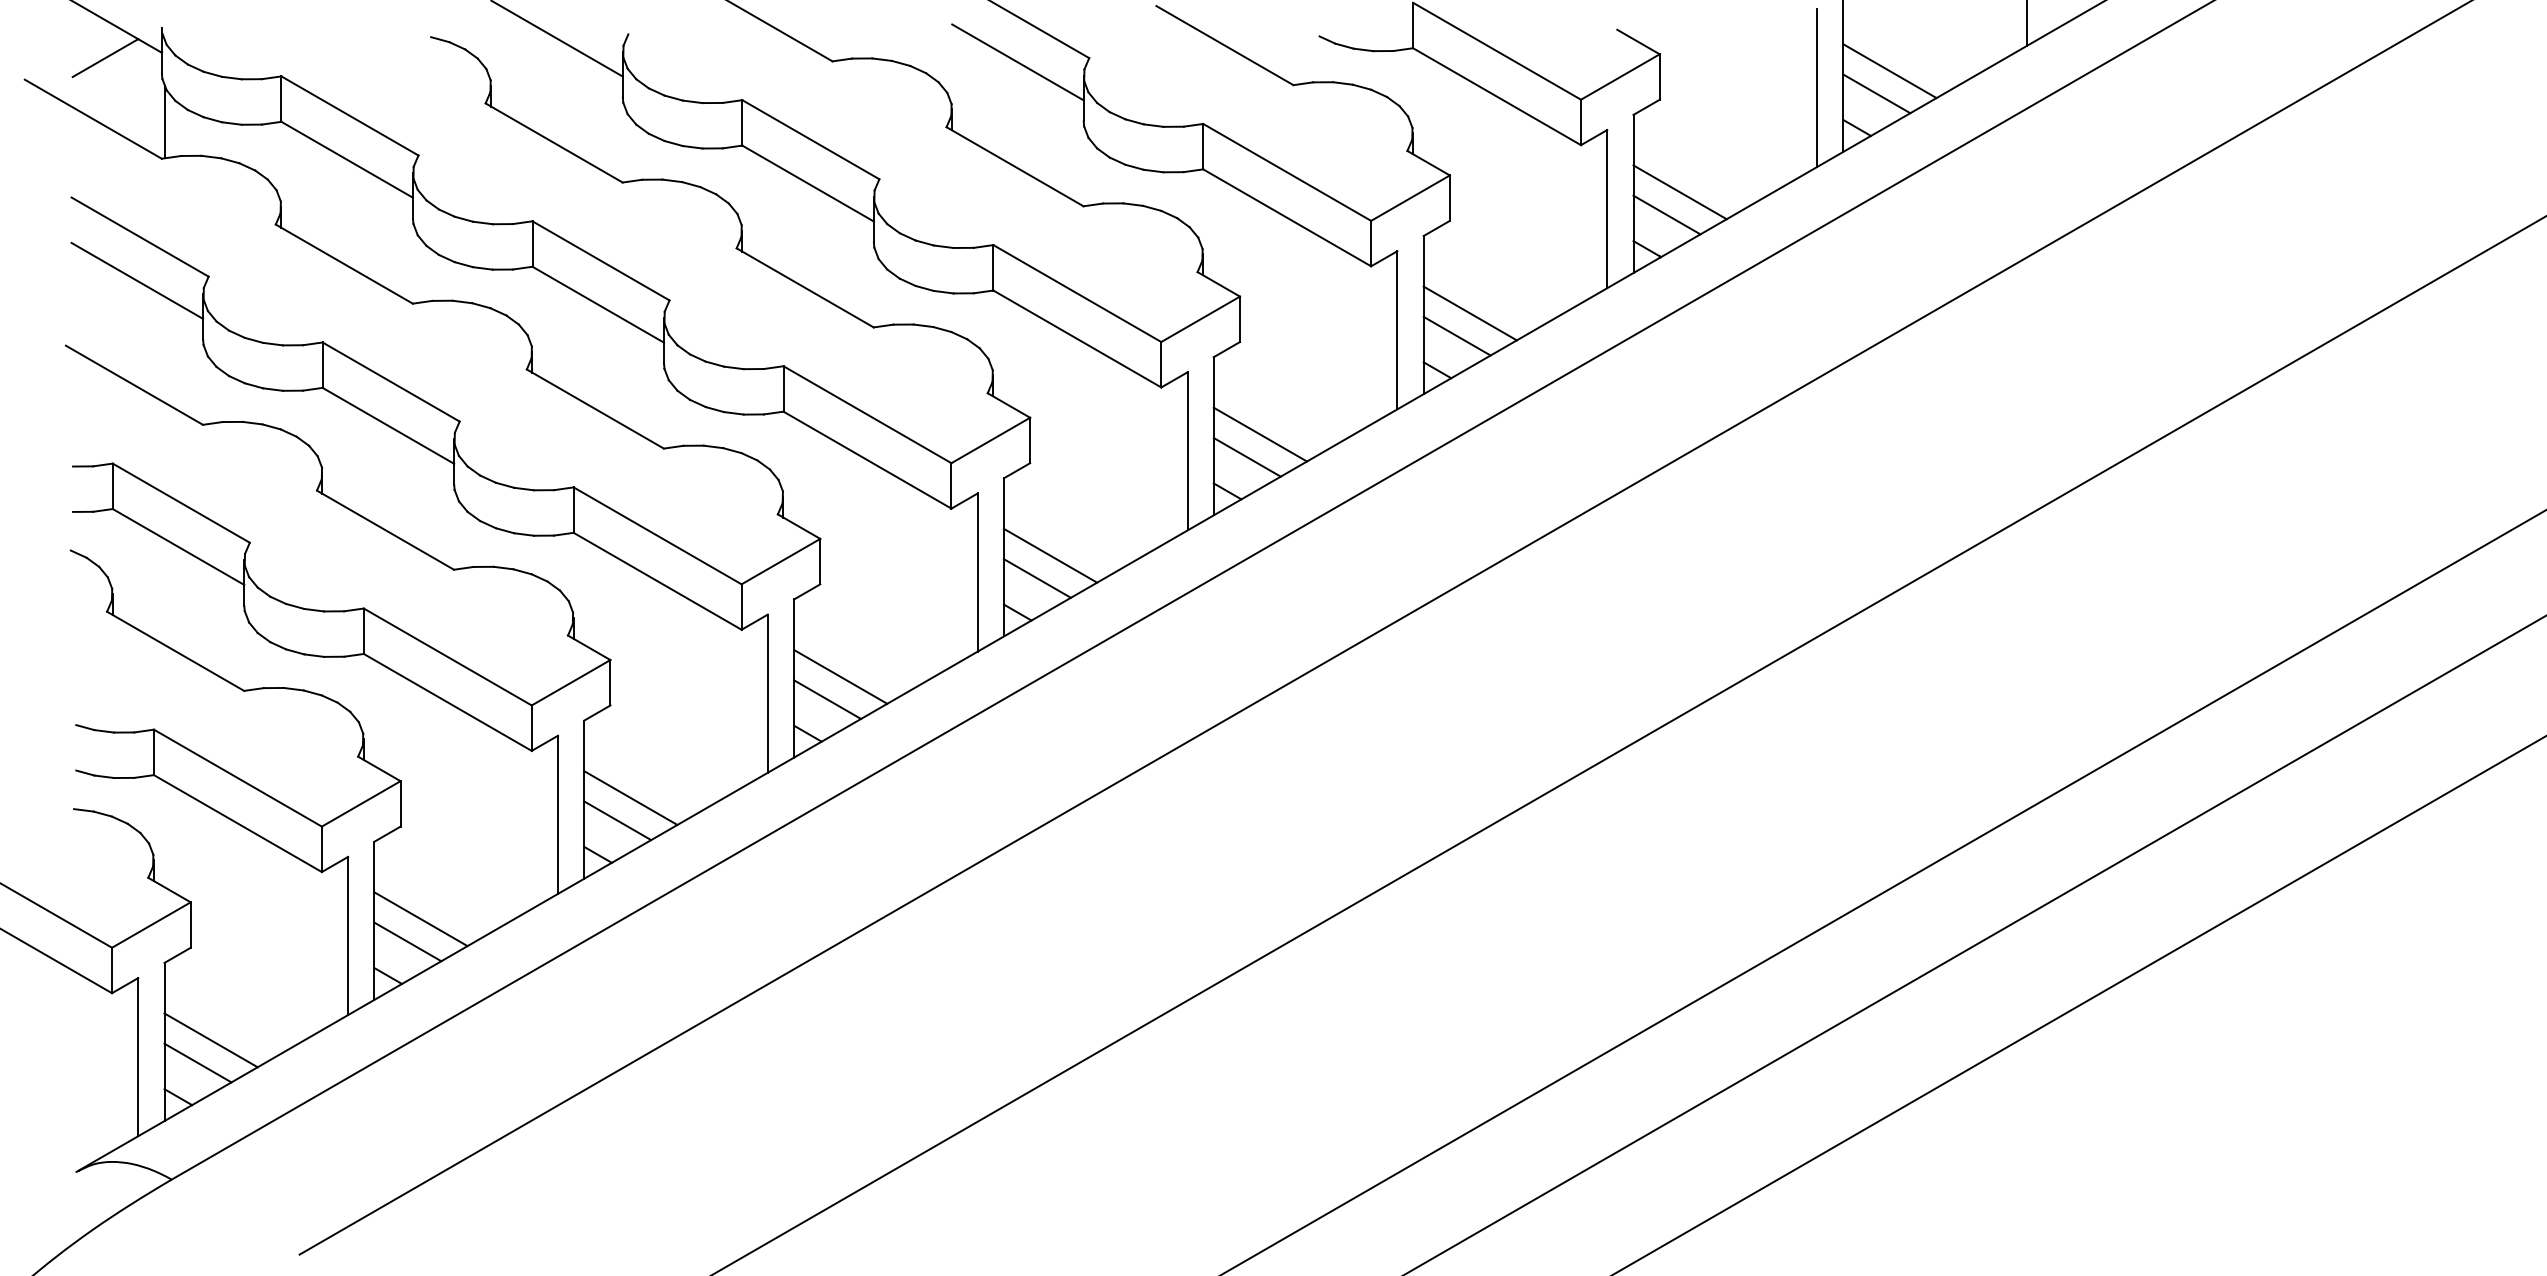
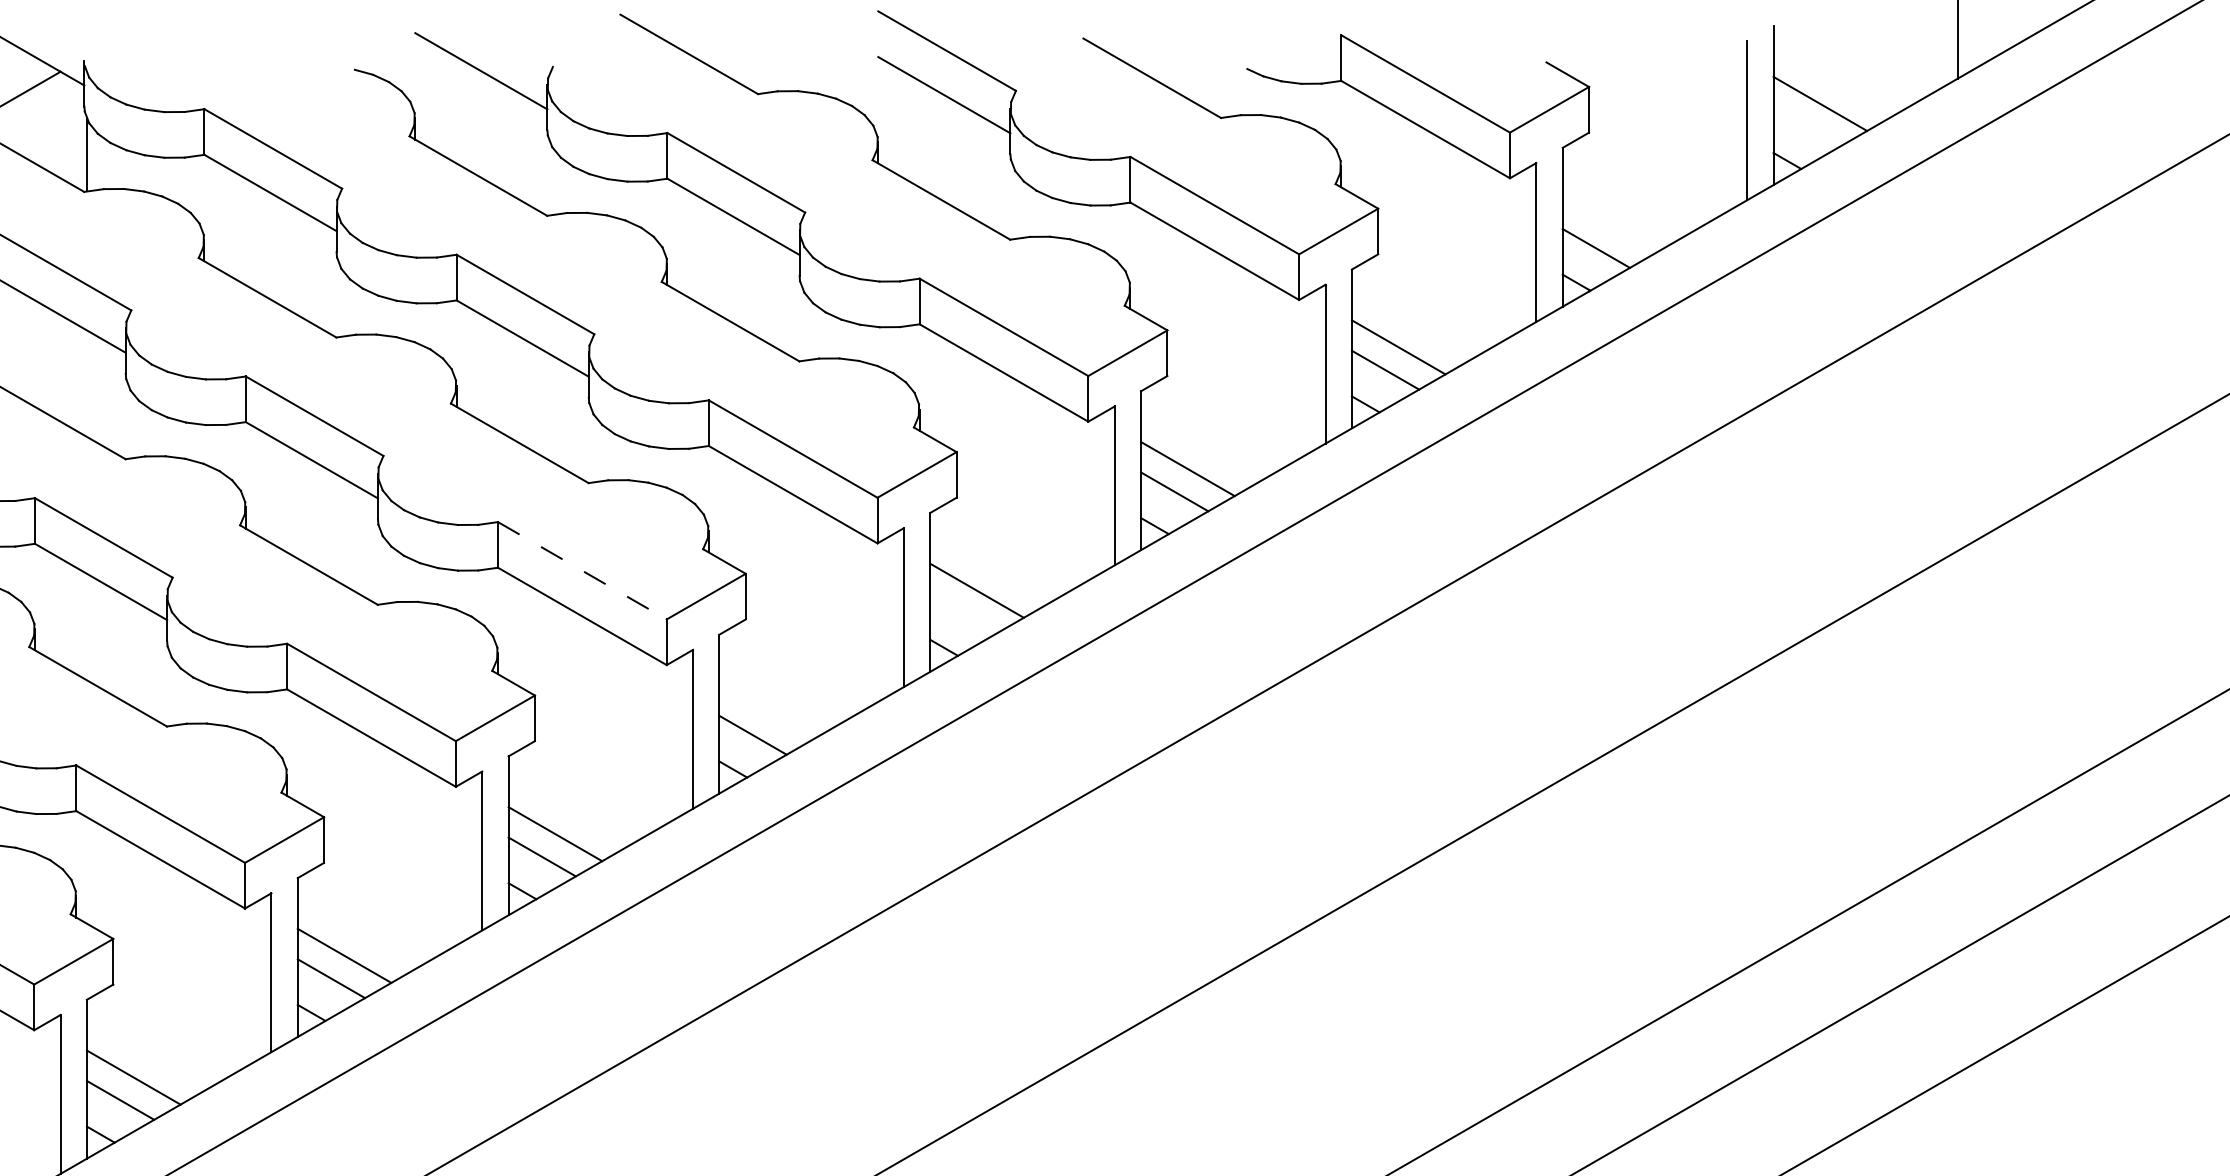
line: (1876, 93) -> (1806, 126), removed
line: (1679, 192) -> (1608, 225), removed
line: (657, 535) -> (582, 570), solid -> dashed
line: (1036, 578) -> (962, 613), removed
line: (840, 676) -> (766, 712), removed

